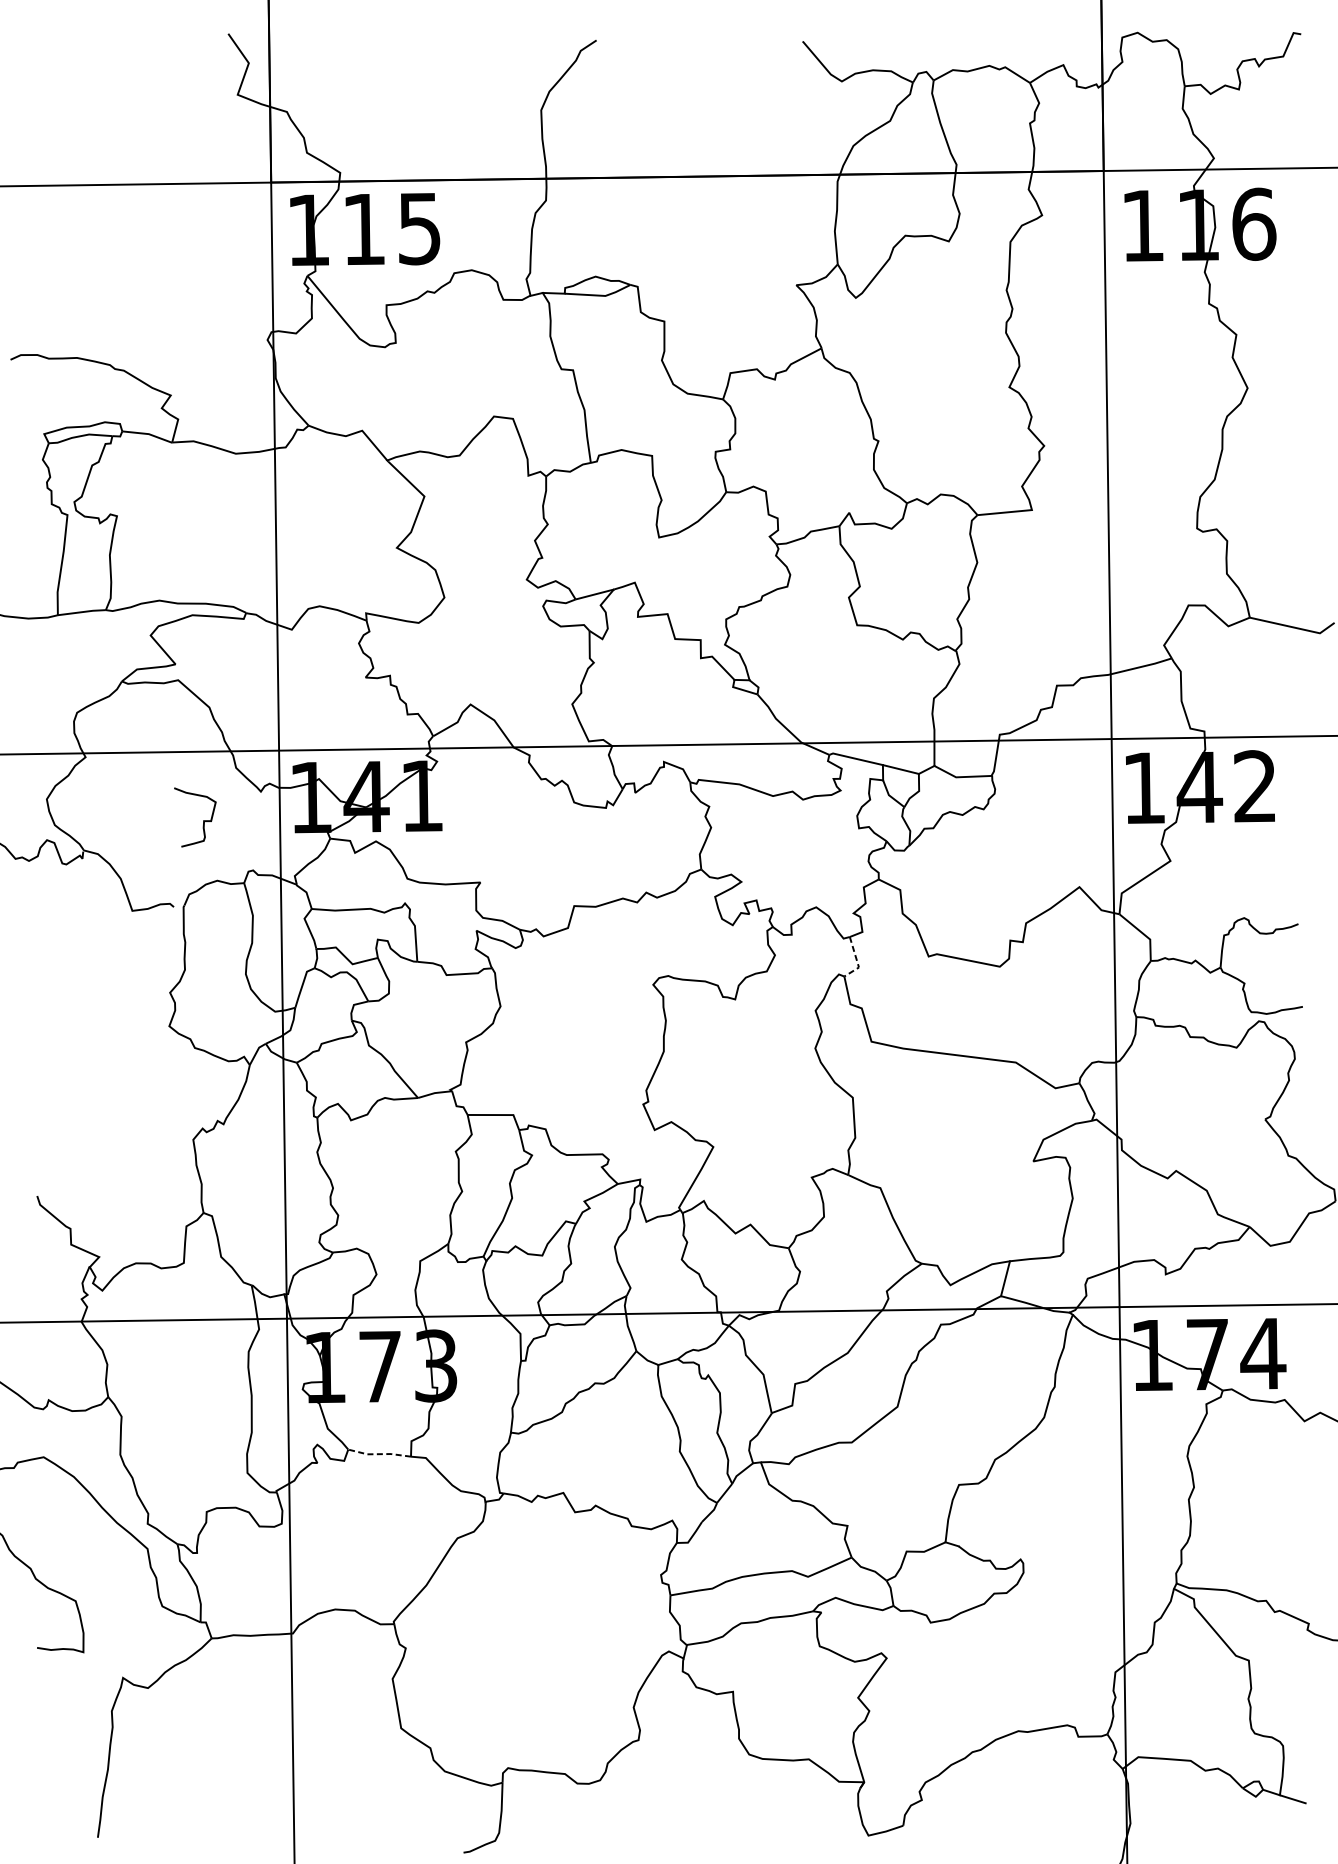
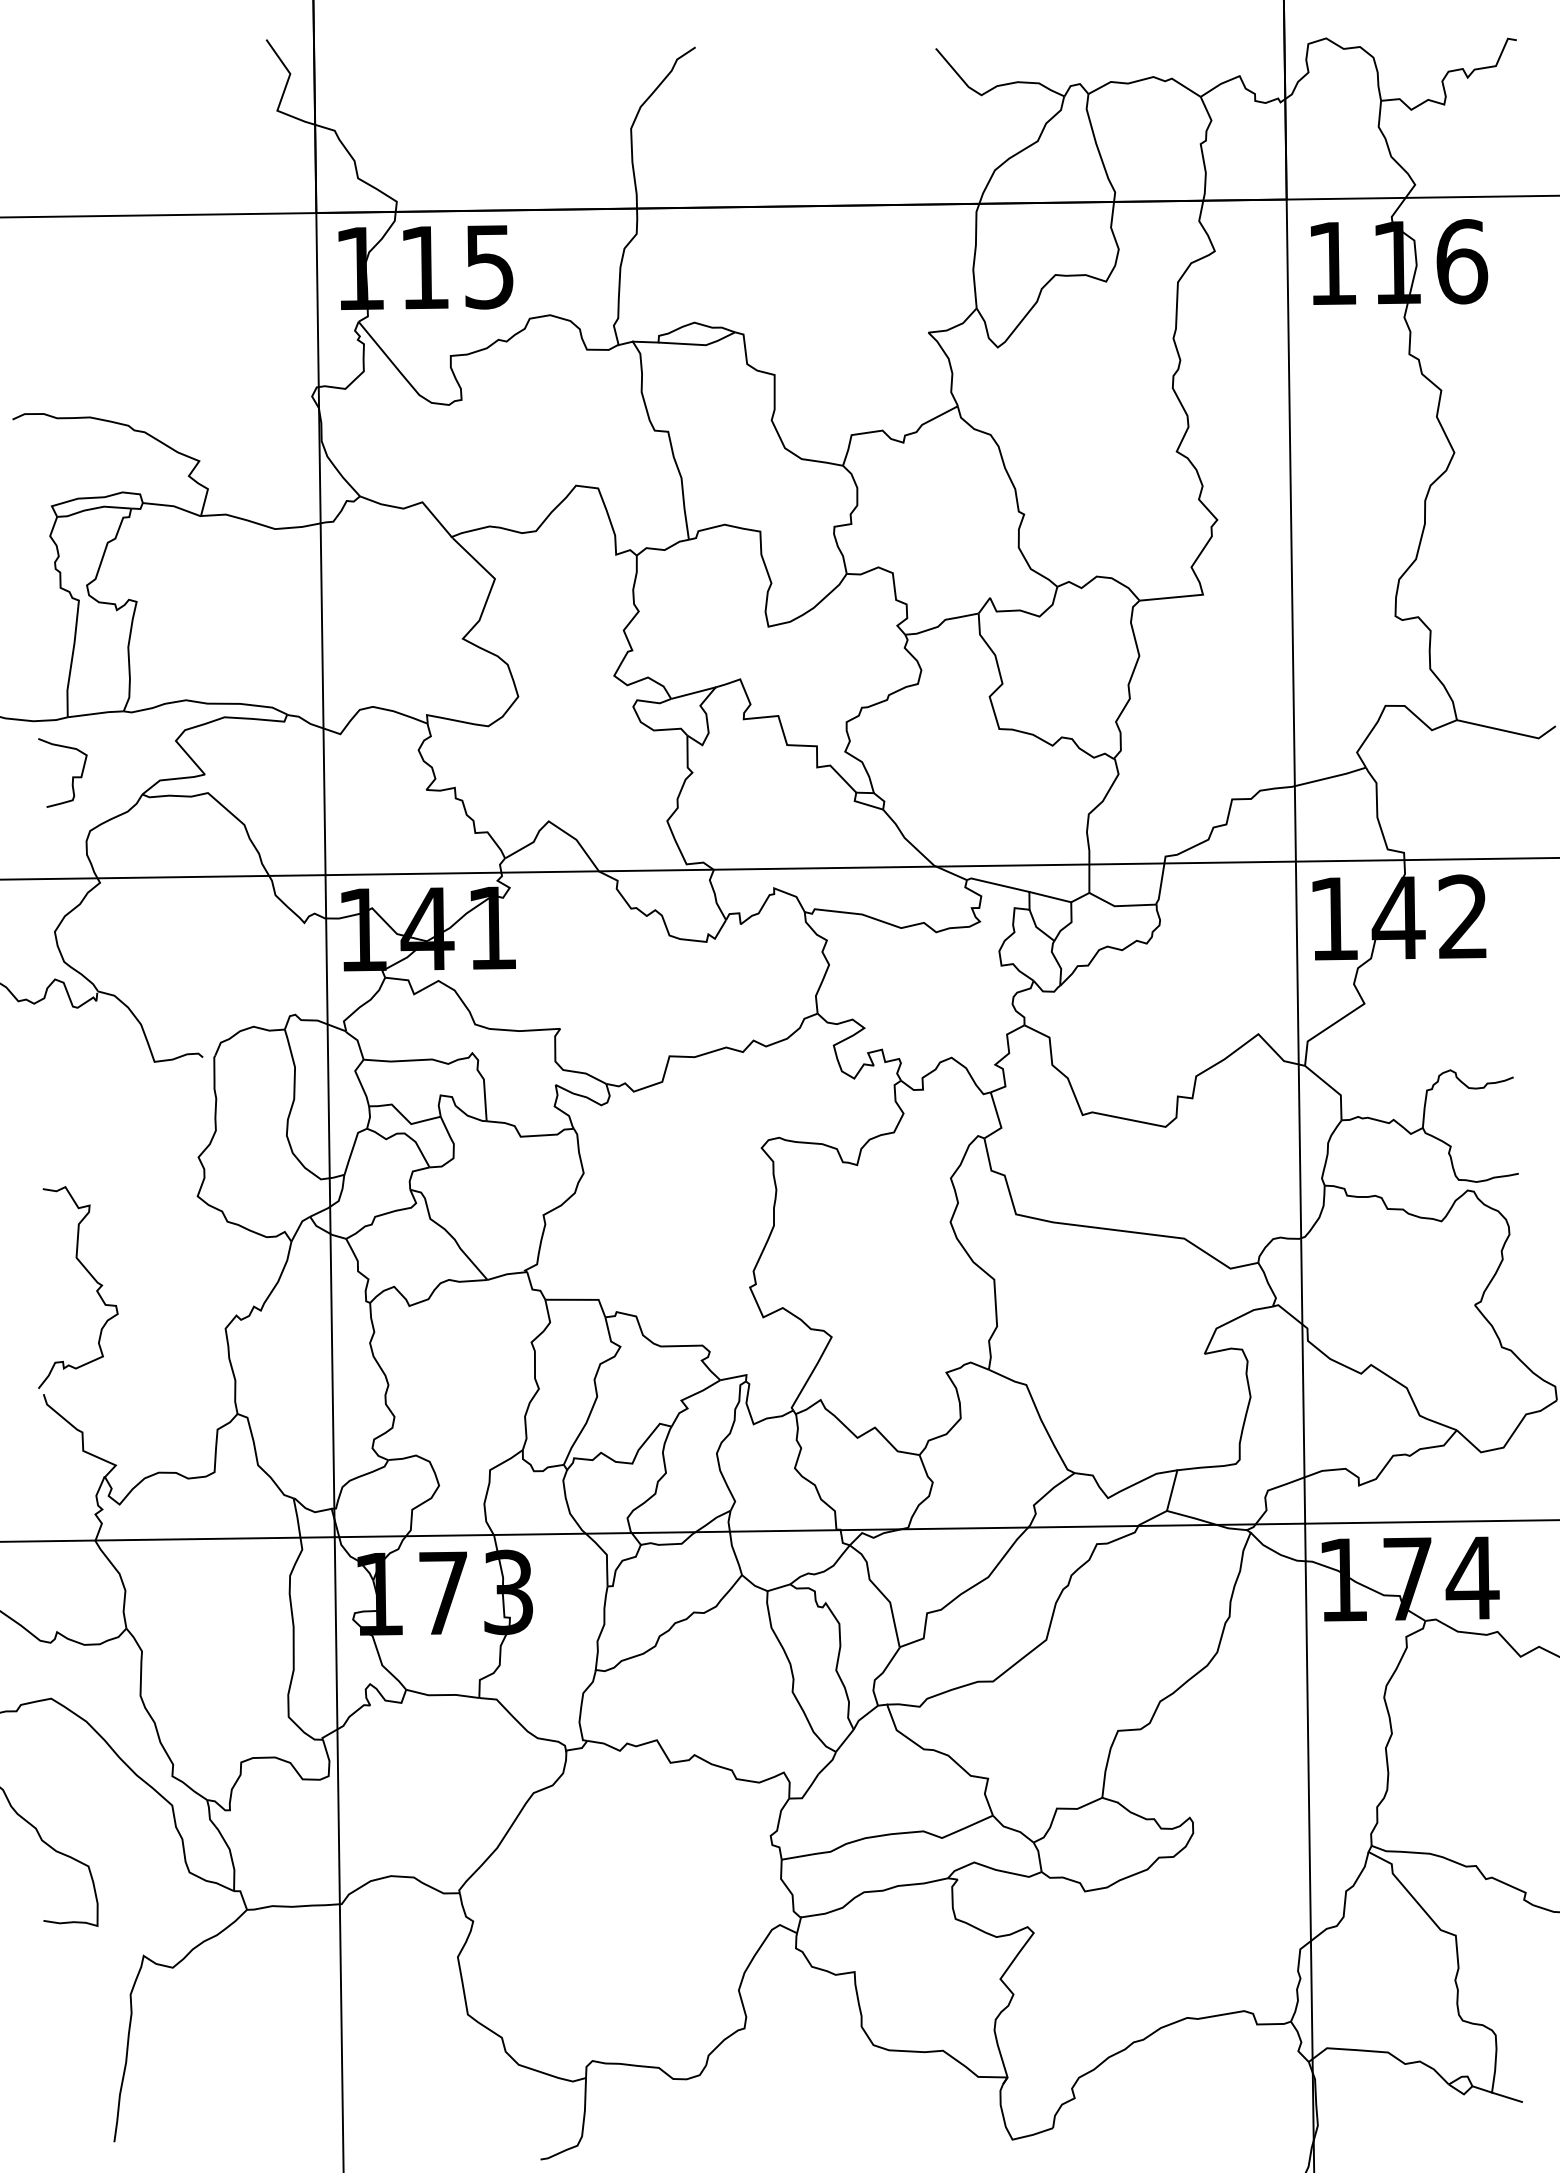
curve: (203, 820) -> (72, 776), moved
line: (857, 961) -> (999, 1120), dashed -> solid
curve: (78, 1095) -> (91, 1277), added
line: (379, 1454) -> (442, 1695), dashed -> solid

